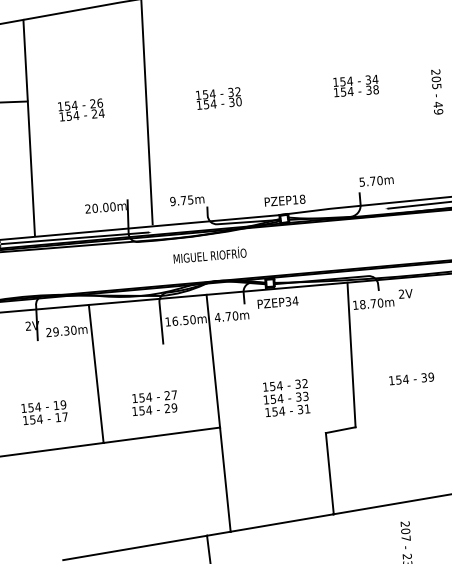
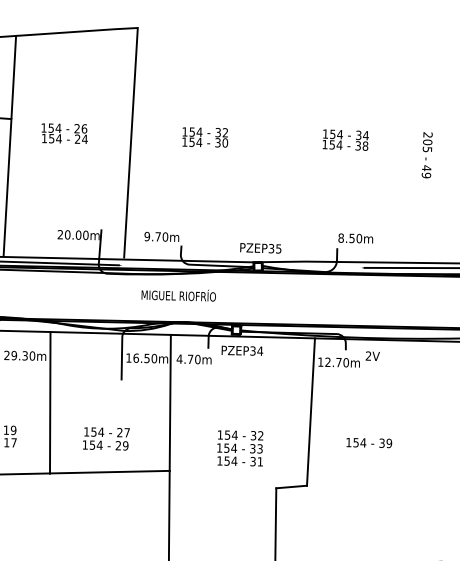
text: (367, 181) -> (346, 238), 5.70m -> 8.50m
text: (190, 199) -> (165, 236), 9.75m -> 9.70m
text: (298, 199) -> (274, 248), PZEP18 -> PZEP35
text: (362, 304) -> (327, 362), 18.70m -> 12.70m

